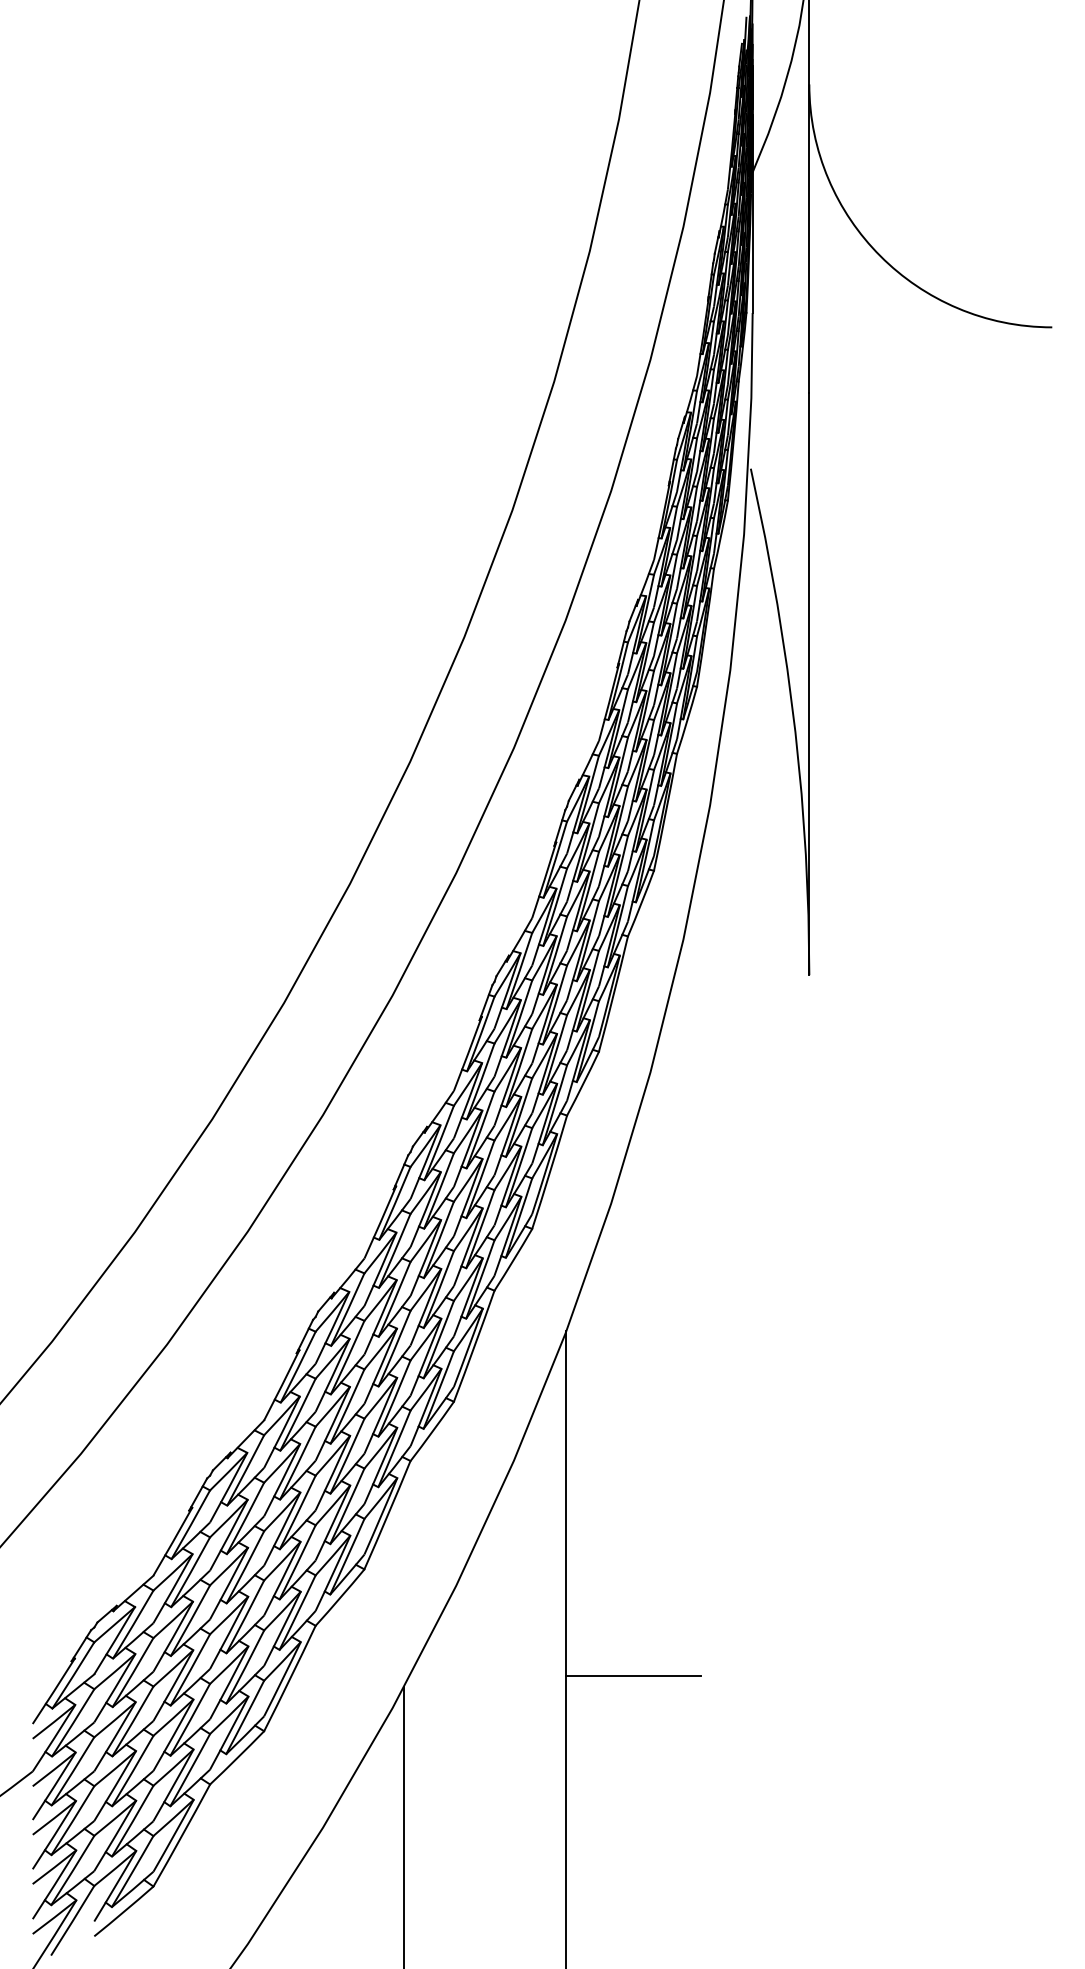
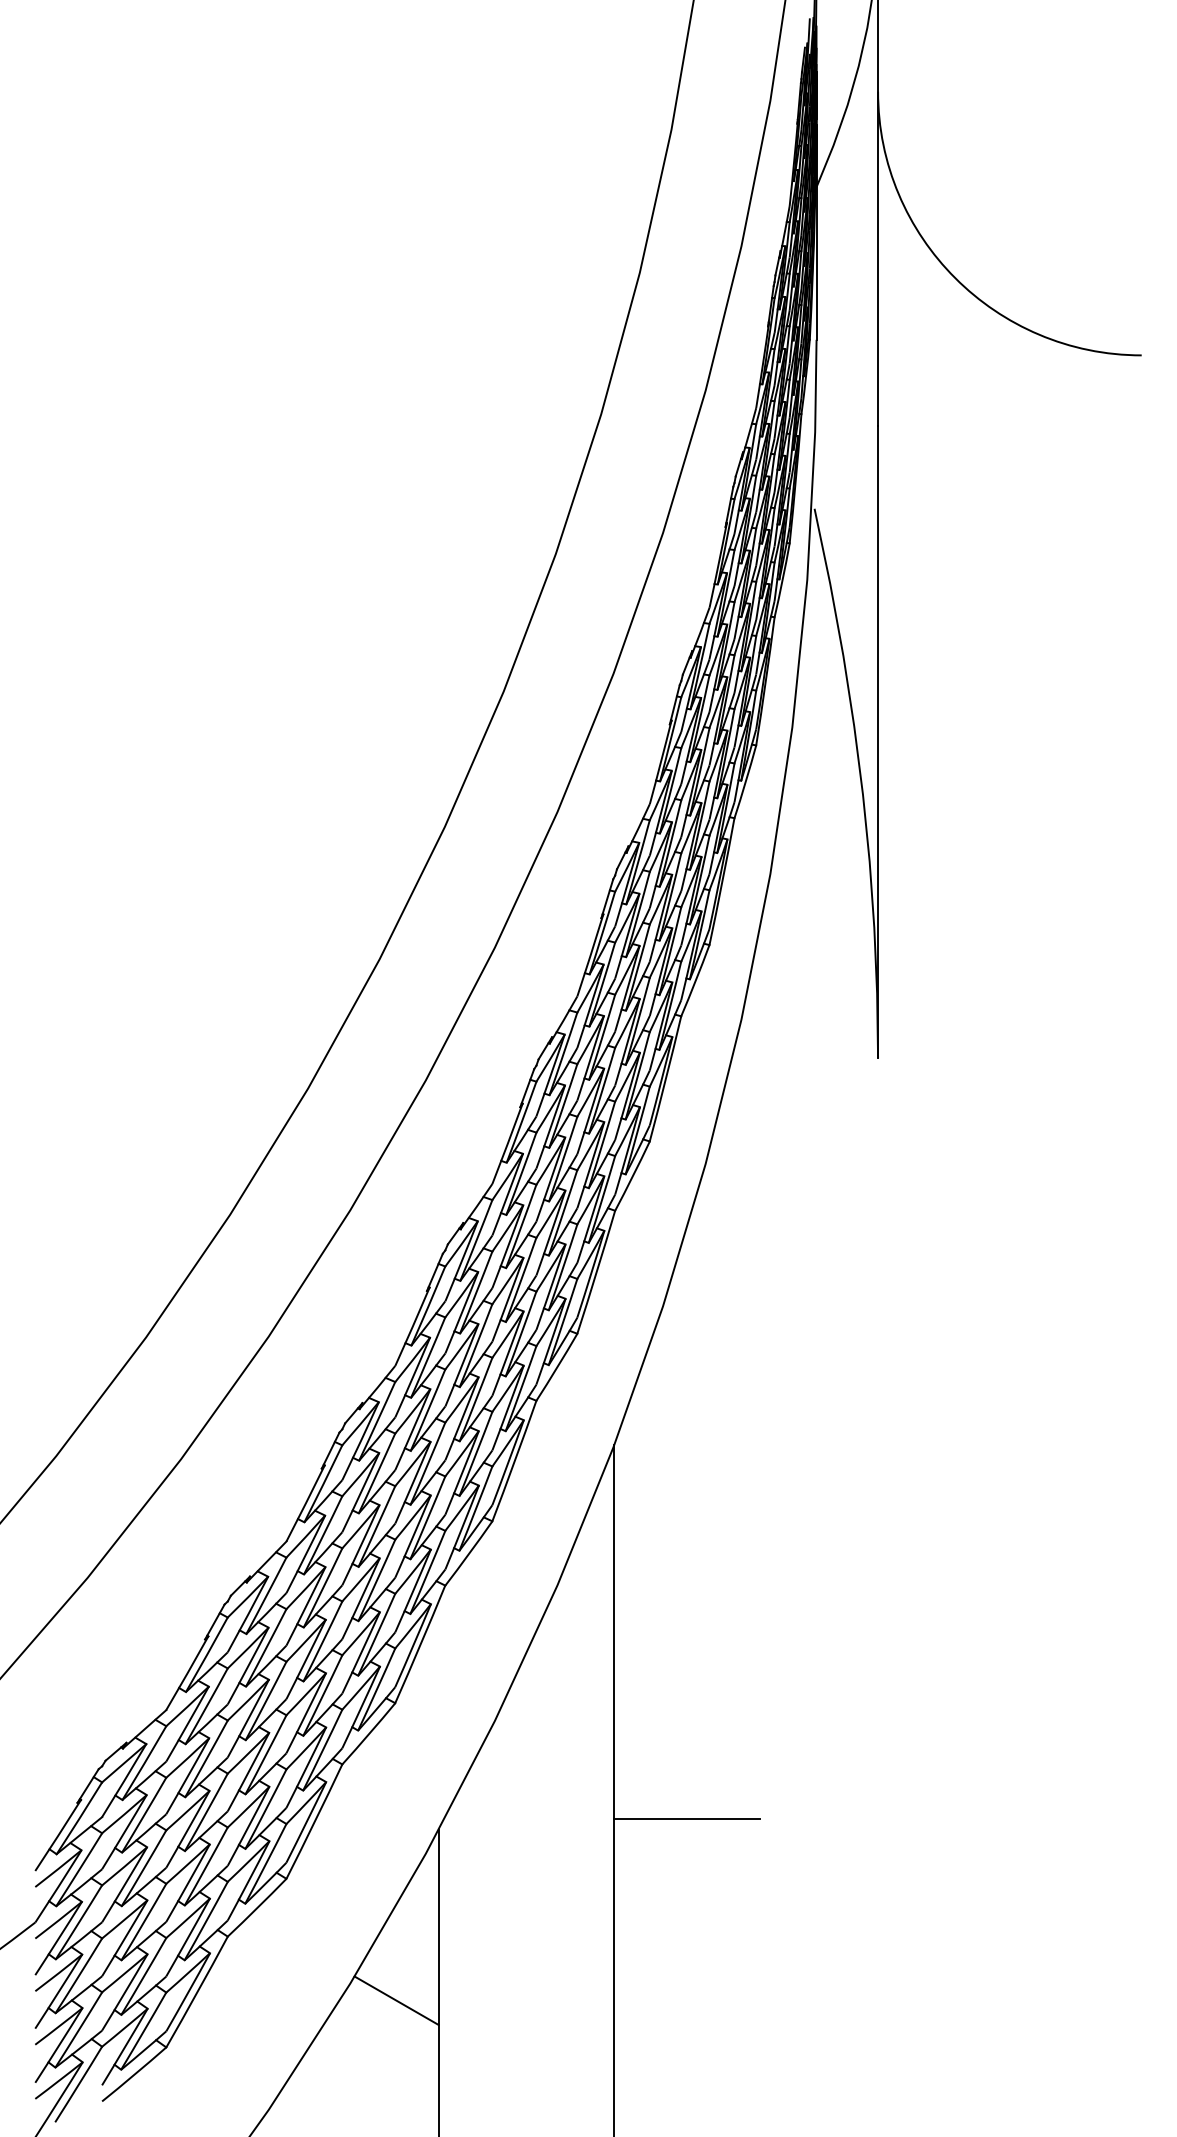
line: (365, 1843) -> (396, 2000), added

